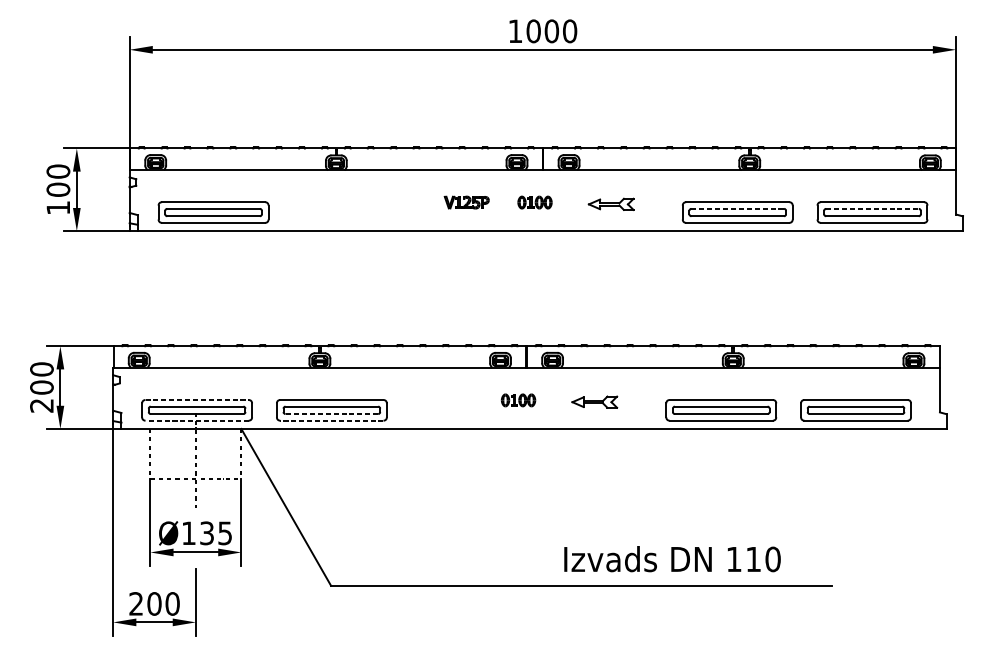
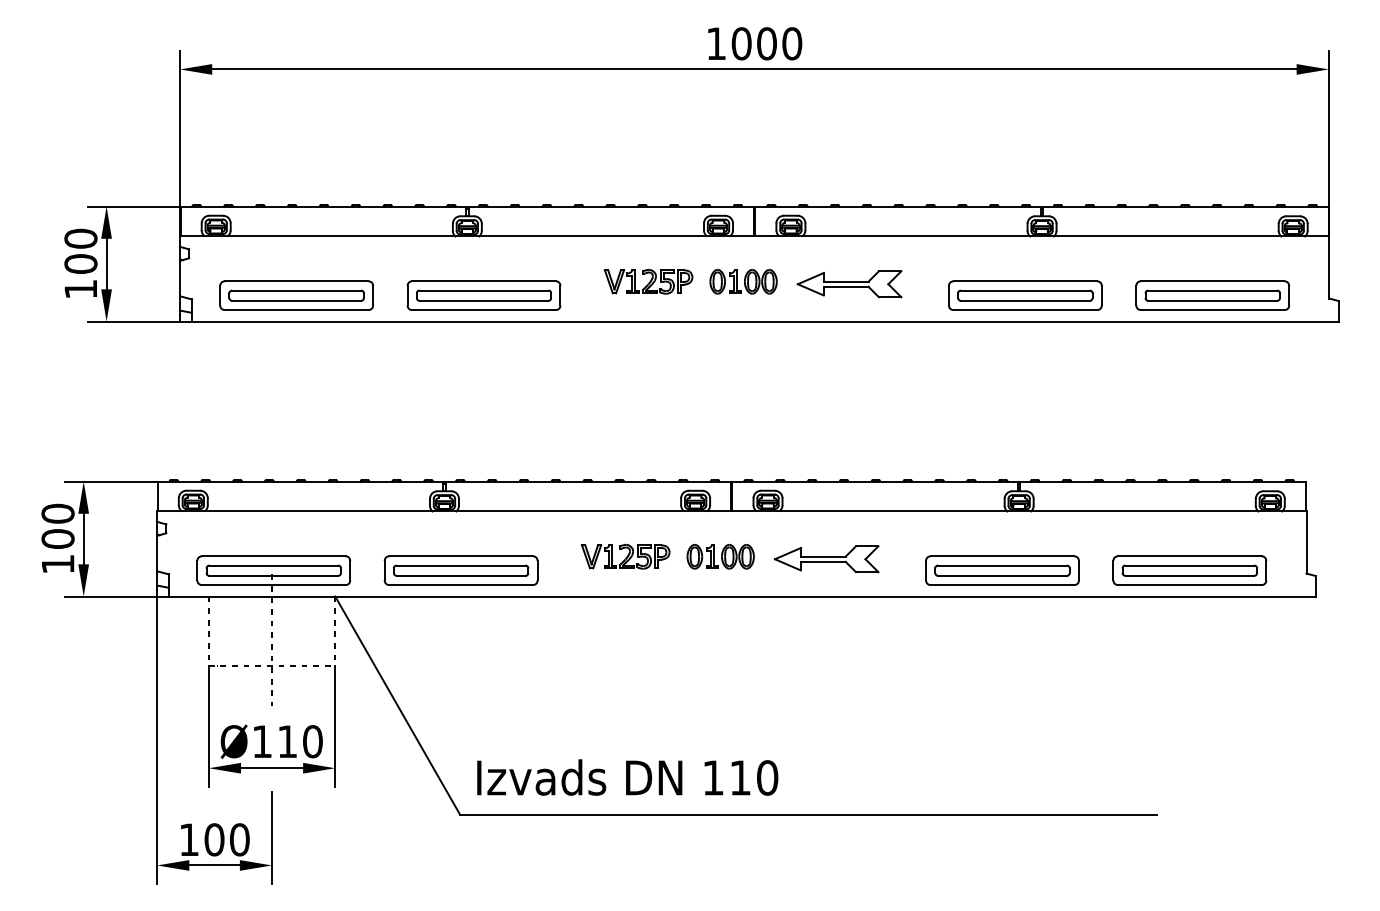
part: (466, 202) -> (648, 281), size x1.43
part: (534, 202) -> (743, 281), size x1.43
part: (611, 204) -> (849, 284), size x1.67
line: (737, 208) -> (1025, 290), dashed -> solid
line: (873, 208) -> (1213, 290), dashed -> solid
part: (347, 212) -> (483, 295), added
line: (196, 400) -> (273, 556), dashed -> solid
part: (450, 400) -> (625, 556), added
part: (518, 400) -> (720, 556), size x1.43
part: (594, 402) -> (826, 559), size x1.67
text: (41, 405) -> (57, 564), 200 -> 100
line: (331, 413) -> (460, 575), dashed -> solid
line: (196, 421) -> (273, 585), dashed -> solid
line: (332, 421) -> (461, 585), dashed -> solid
text: (216, 533) -> (300, 741), Ø135 -> Ø110
text: (672, 559) -> (627, 777), moved
text: (135, 603) -> (188, 839), 200 -> 100

